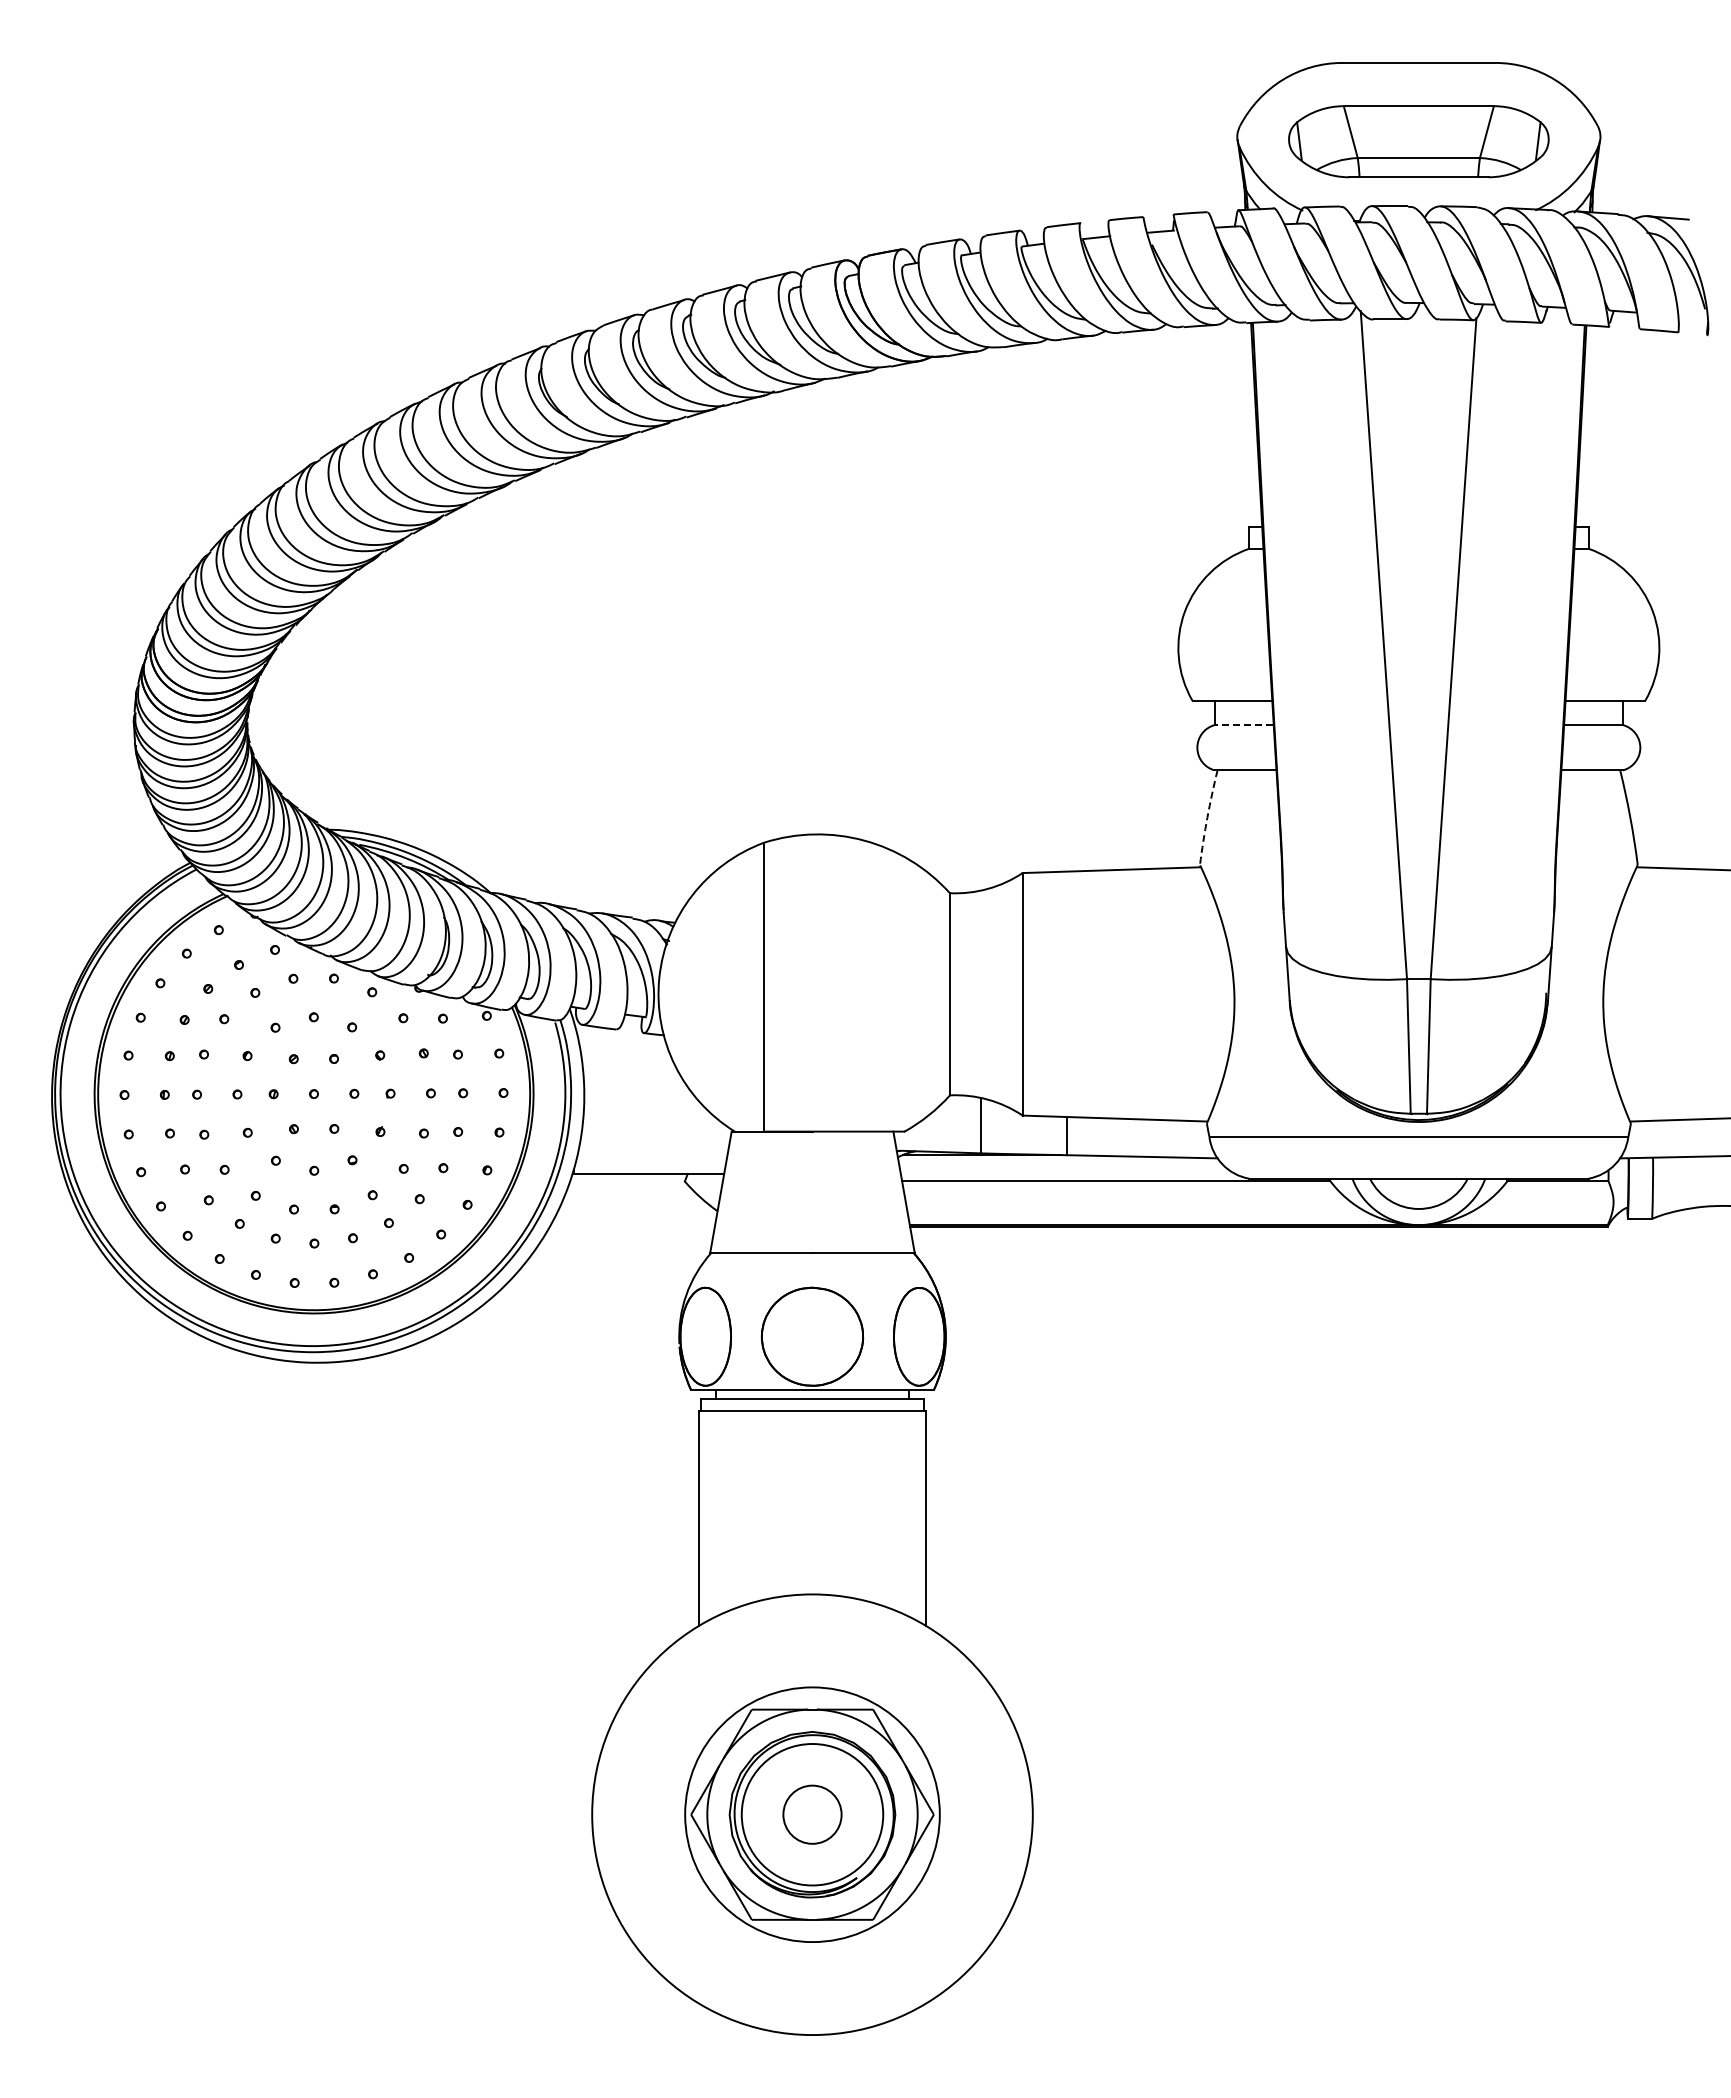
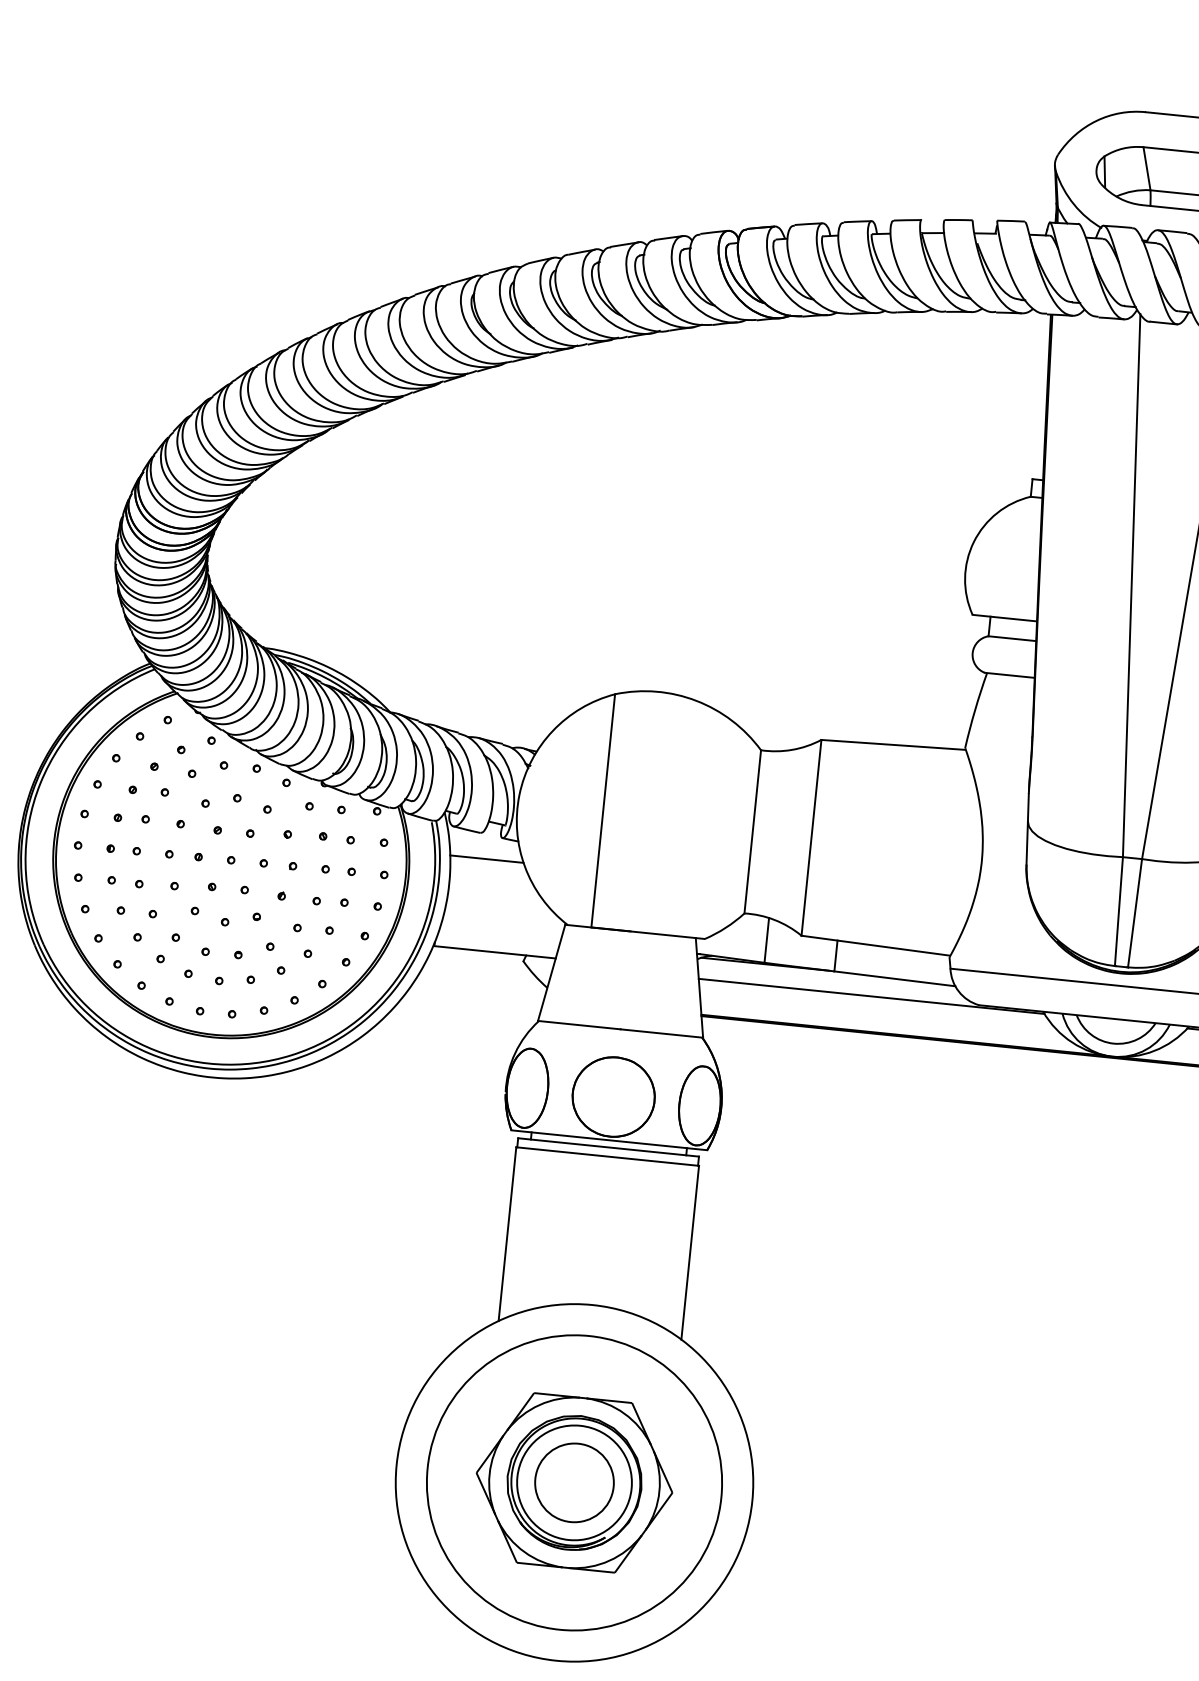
line: (1243, 725) -> (1011, 638), dashed -> solid
arc: (1207, 817) -> (975, 710), dashed -> solid
line: (626, 1060) -> (486, 858), added
circle: (812, 1814) -> (574, 1482), size x1.43
circle: (812, 1814) -> (574, 1482), size x1.67

